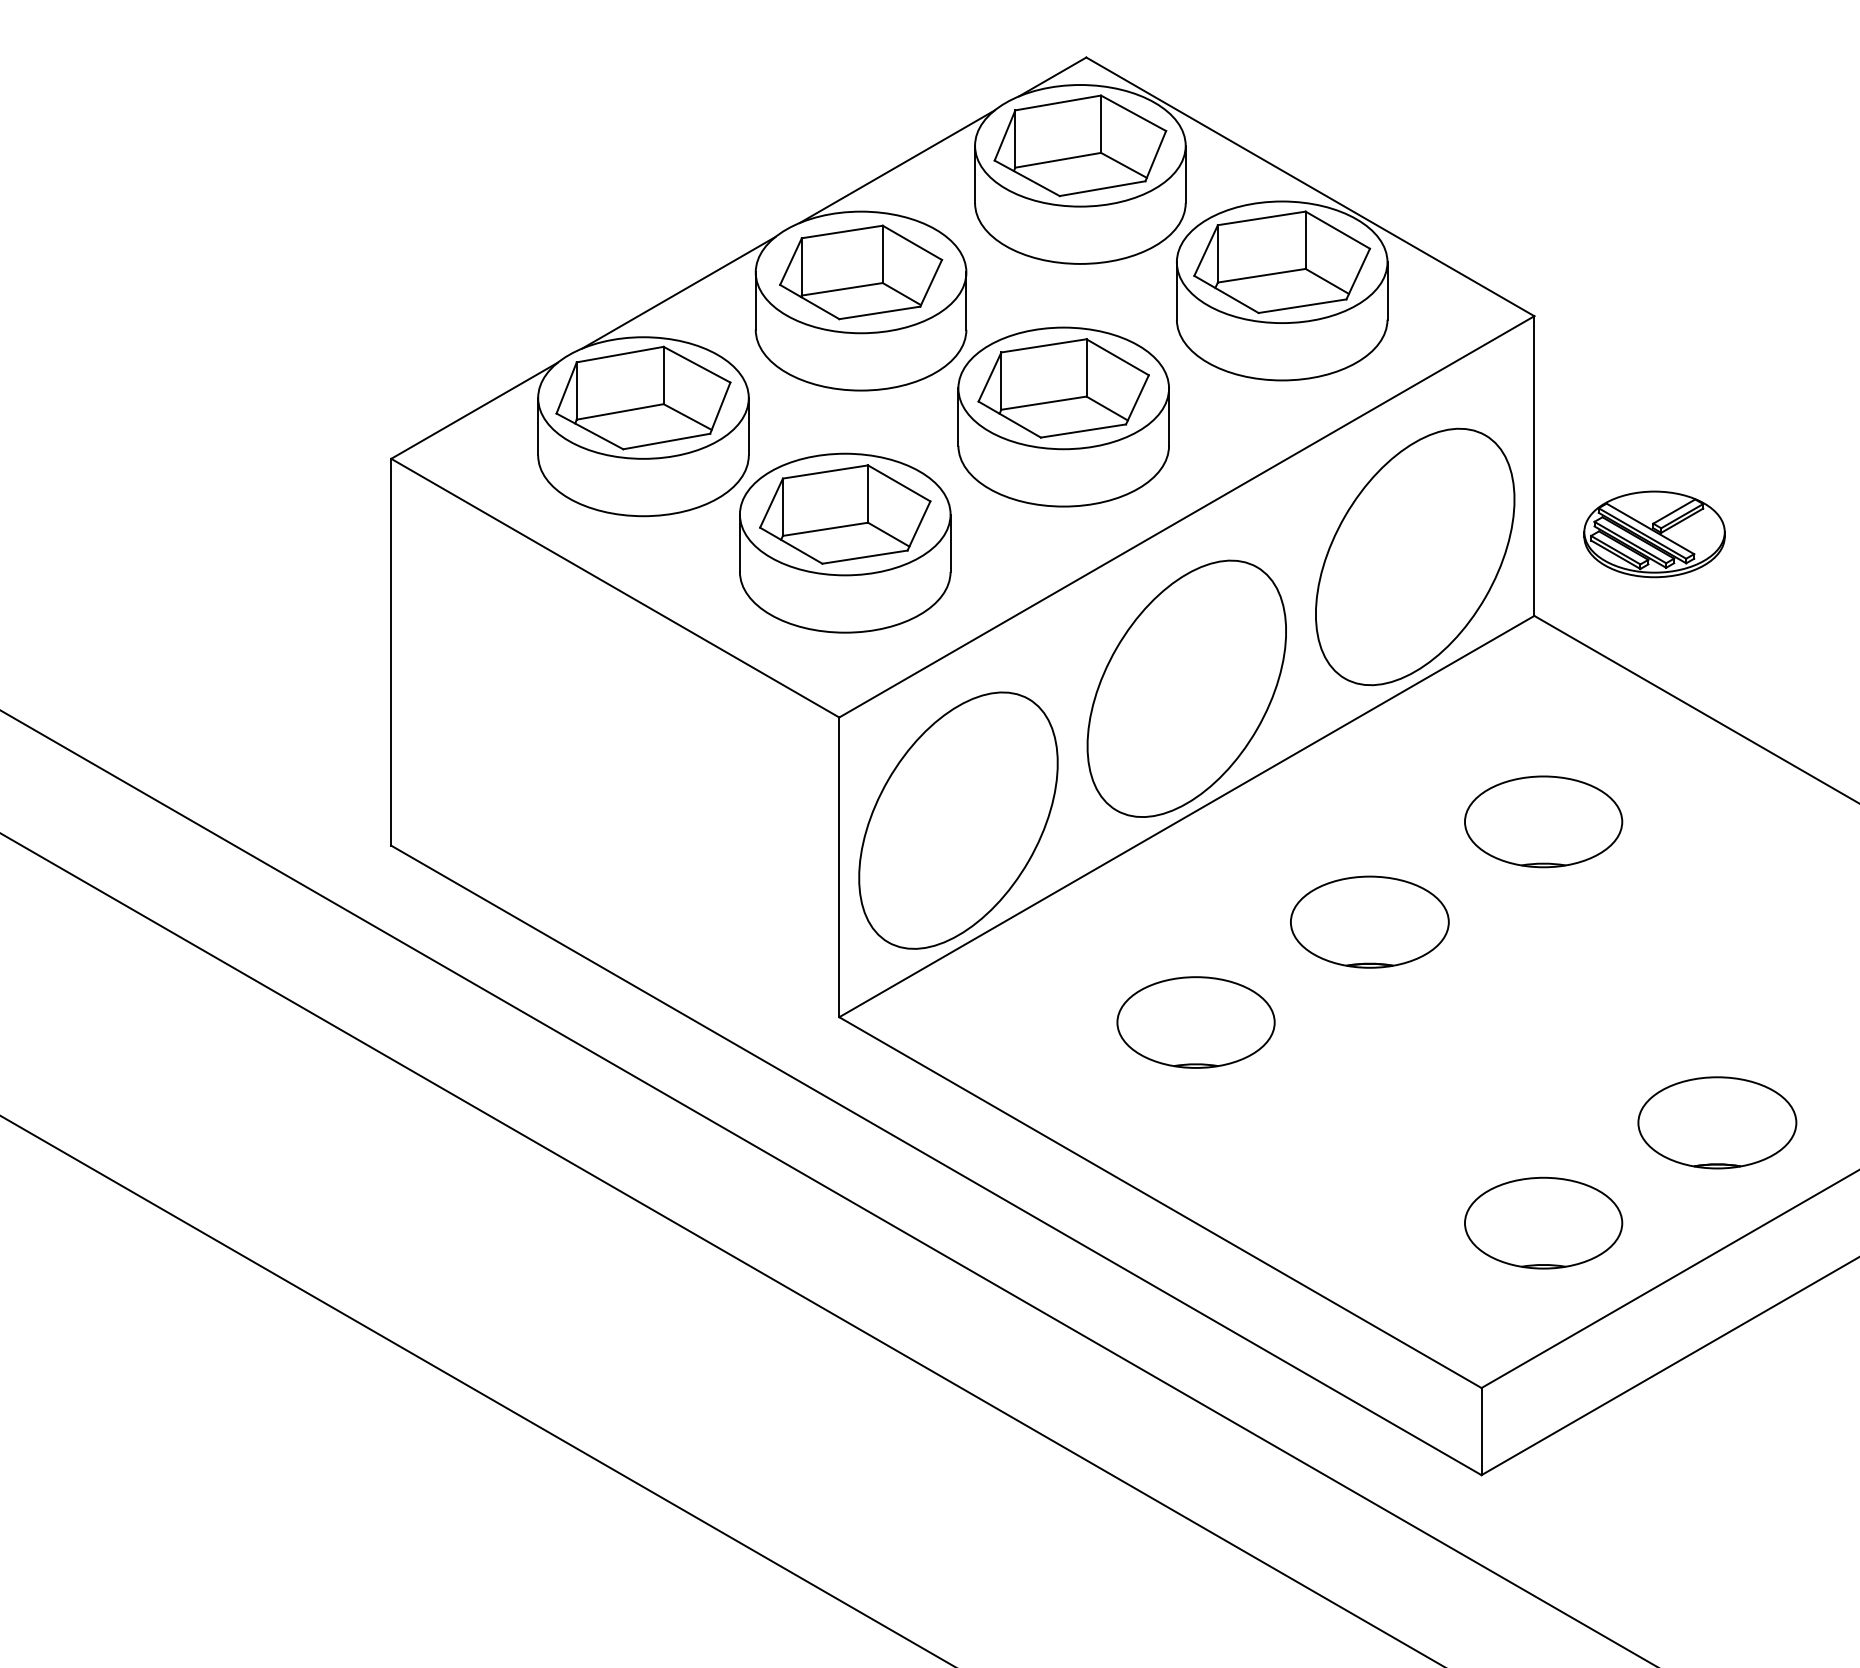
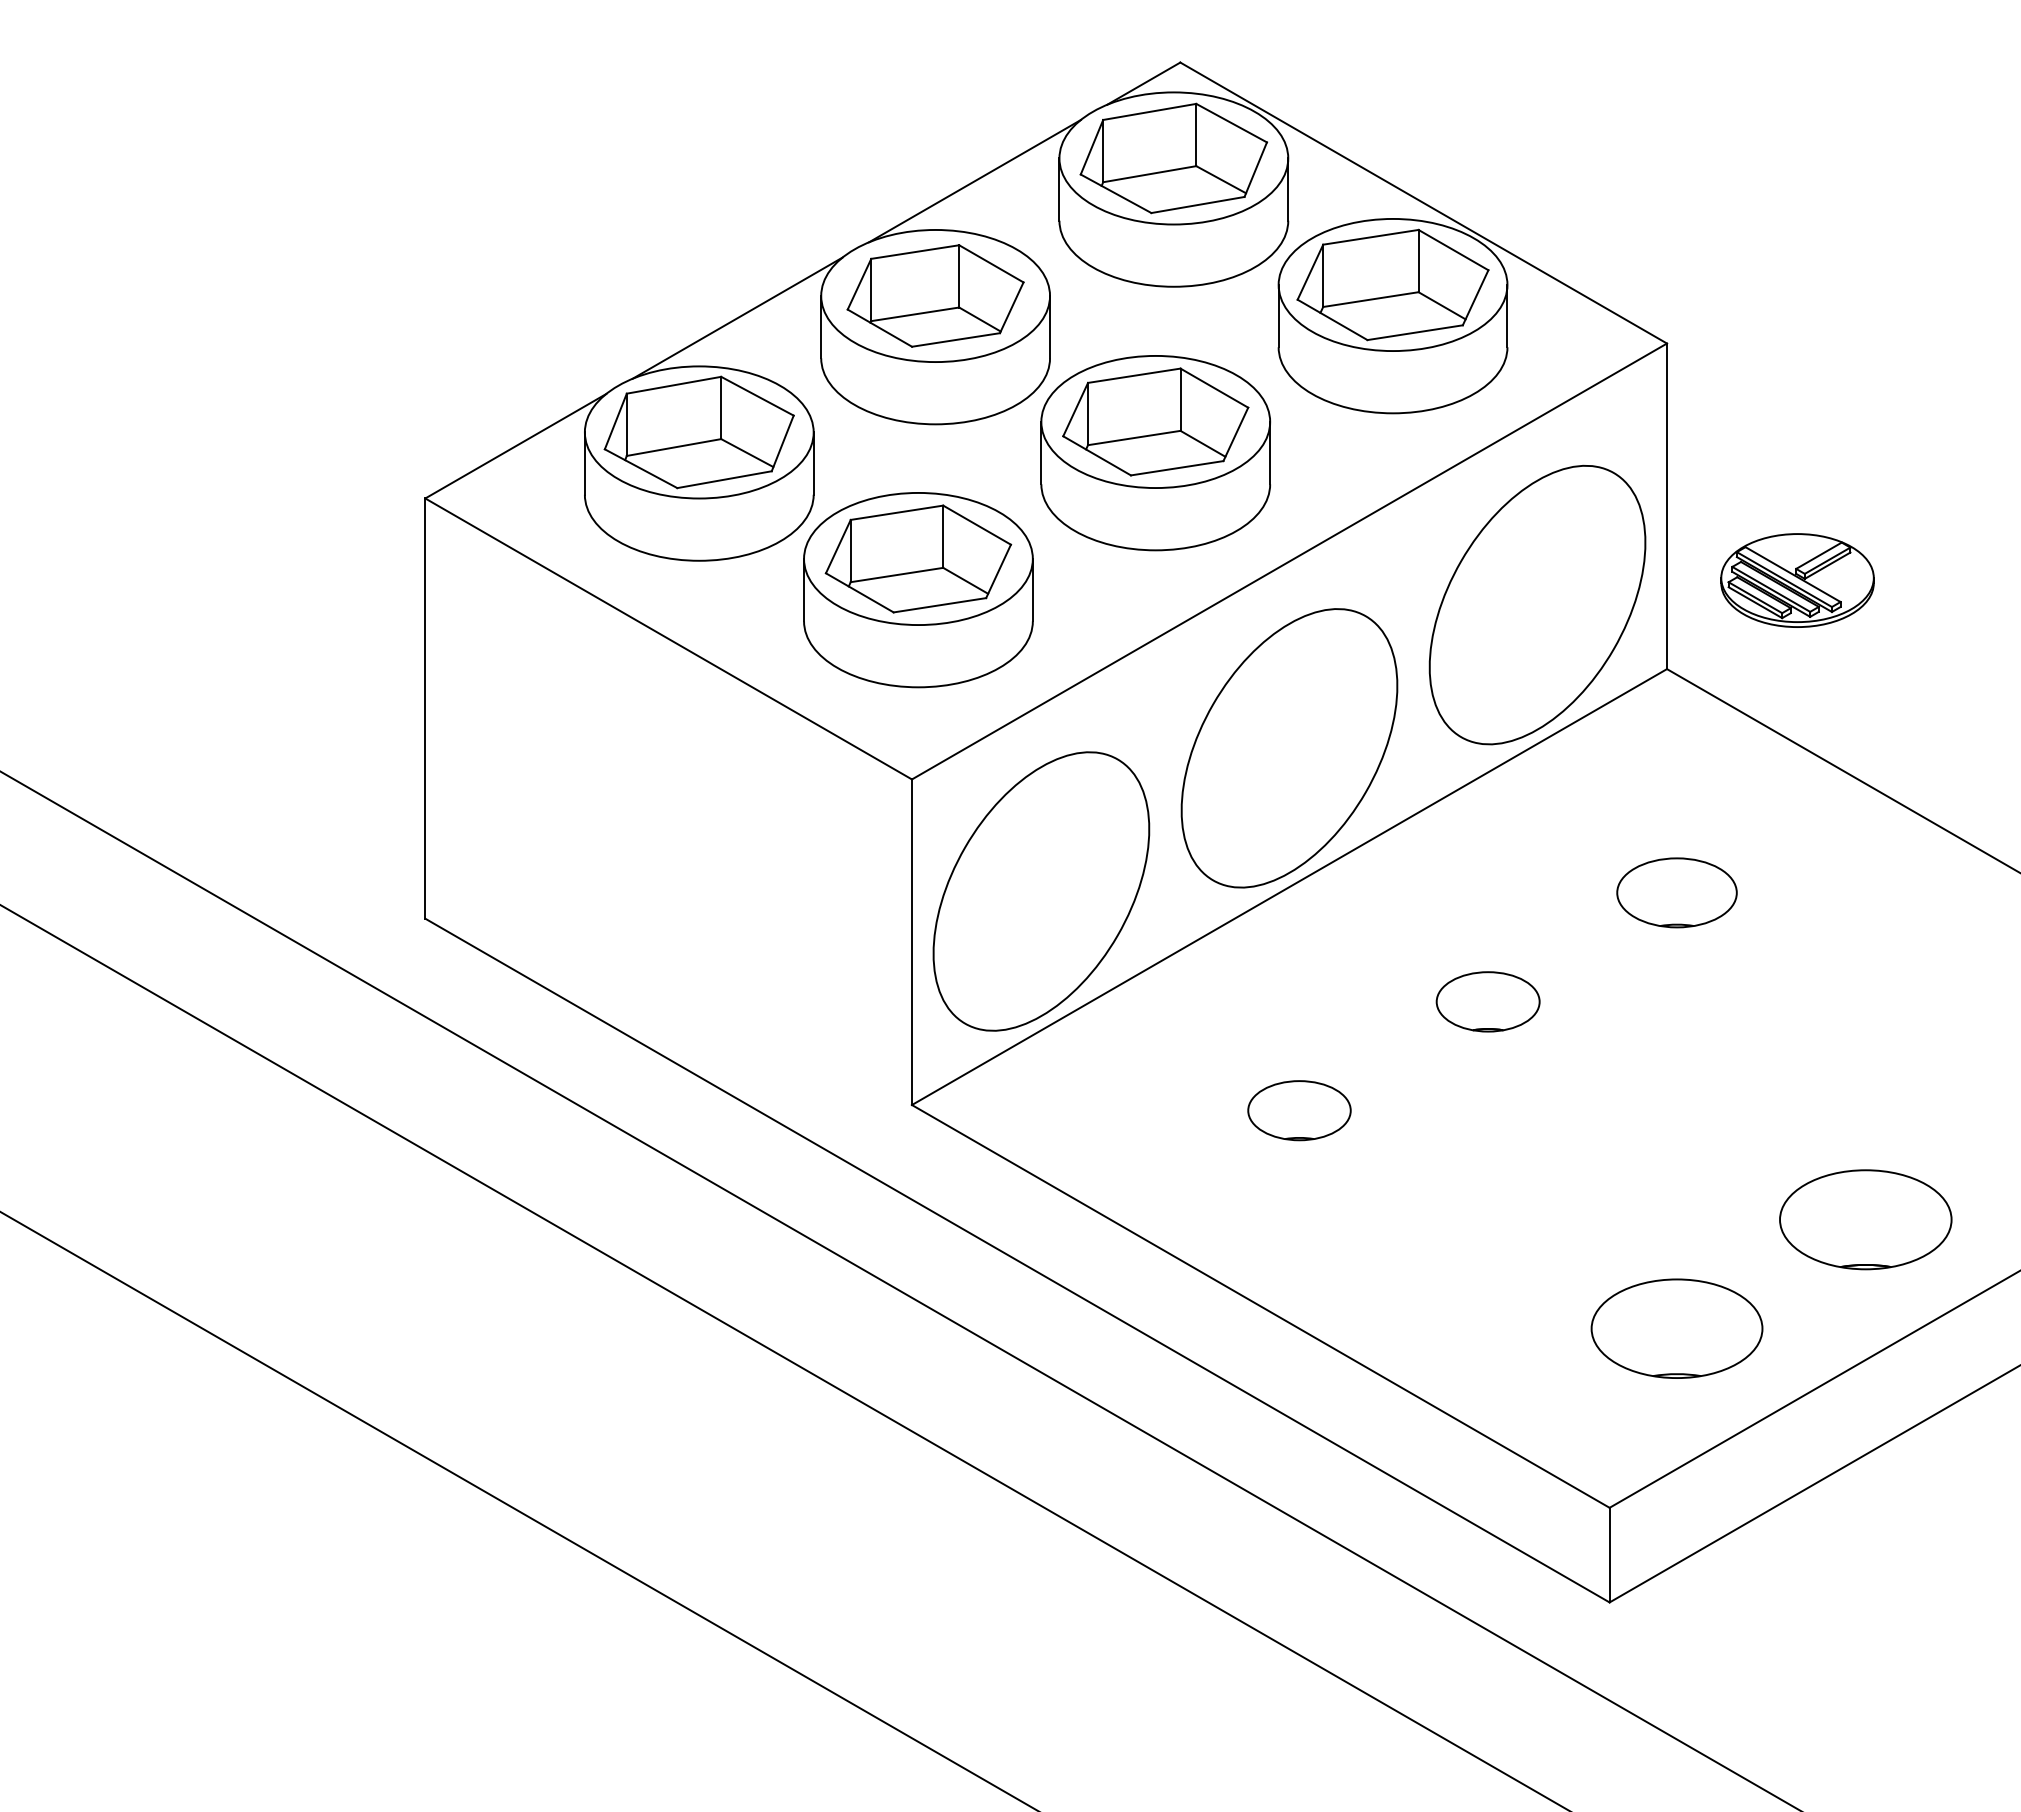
part: (1543, 821) -> (1676, 892), size x0.7
part: (1369, 921) -> (1487, 1001), size x0.6
part: (1196, 1022) -> (1299, 1110), size x0.6

